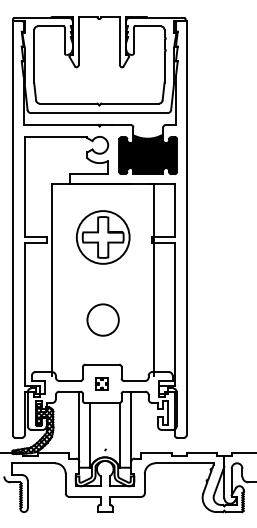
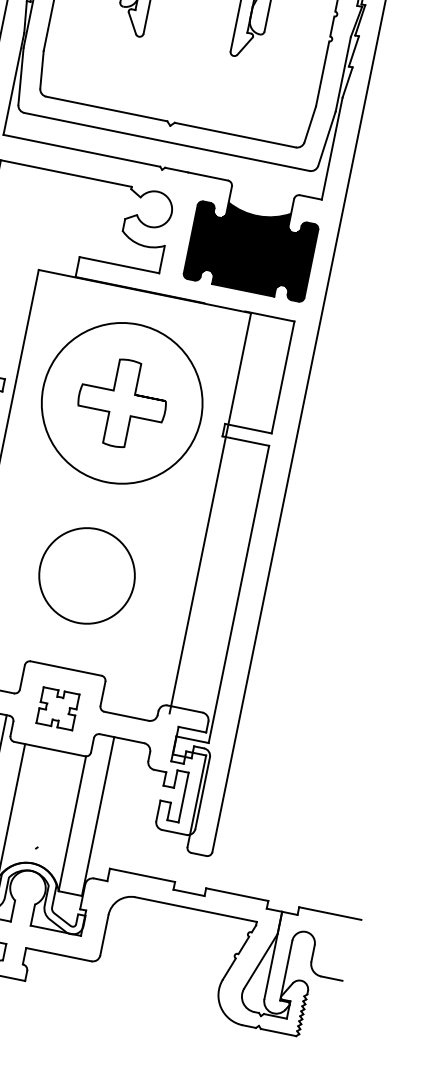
circle: (102, 237) -> (120, 403), size x1.43
circle: (102, 319) -> (85, 574), size x1.43
part: (102, 383) -> (58, 708), size x1.43

